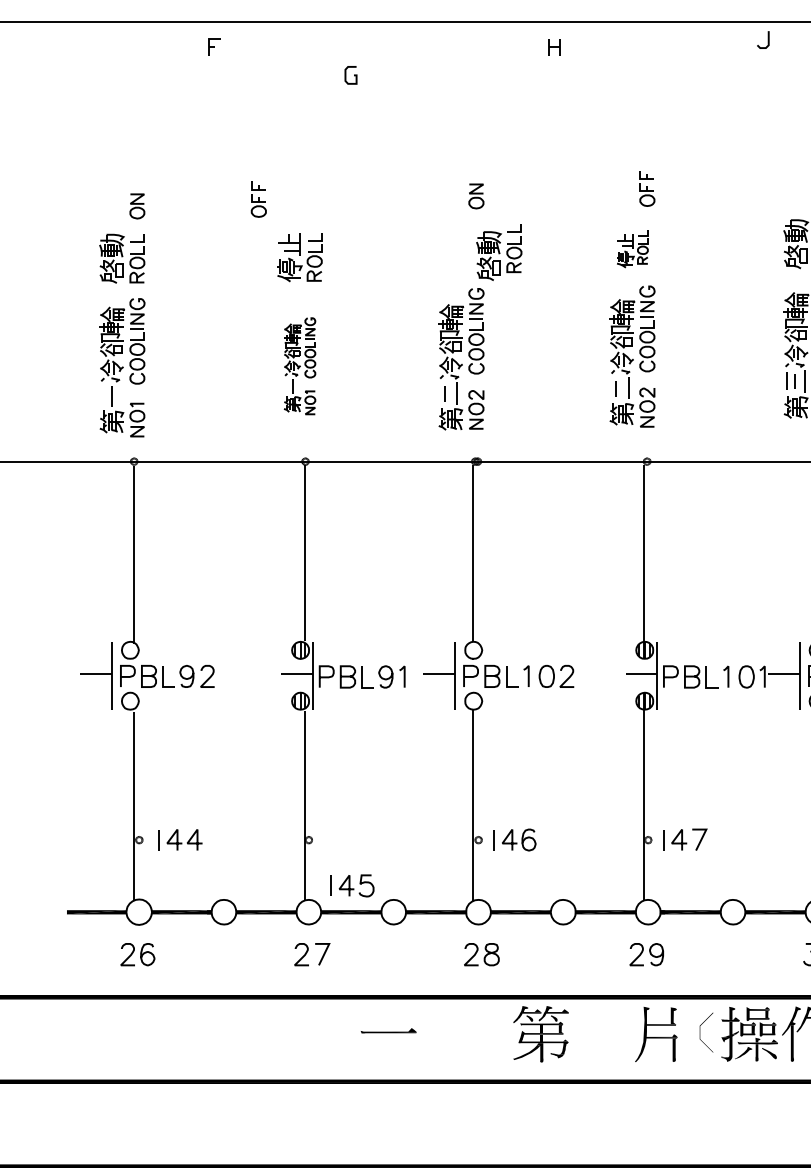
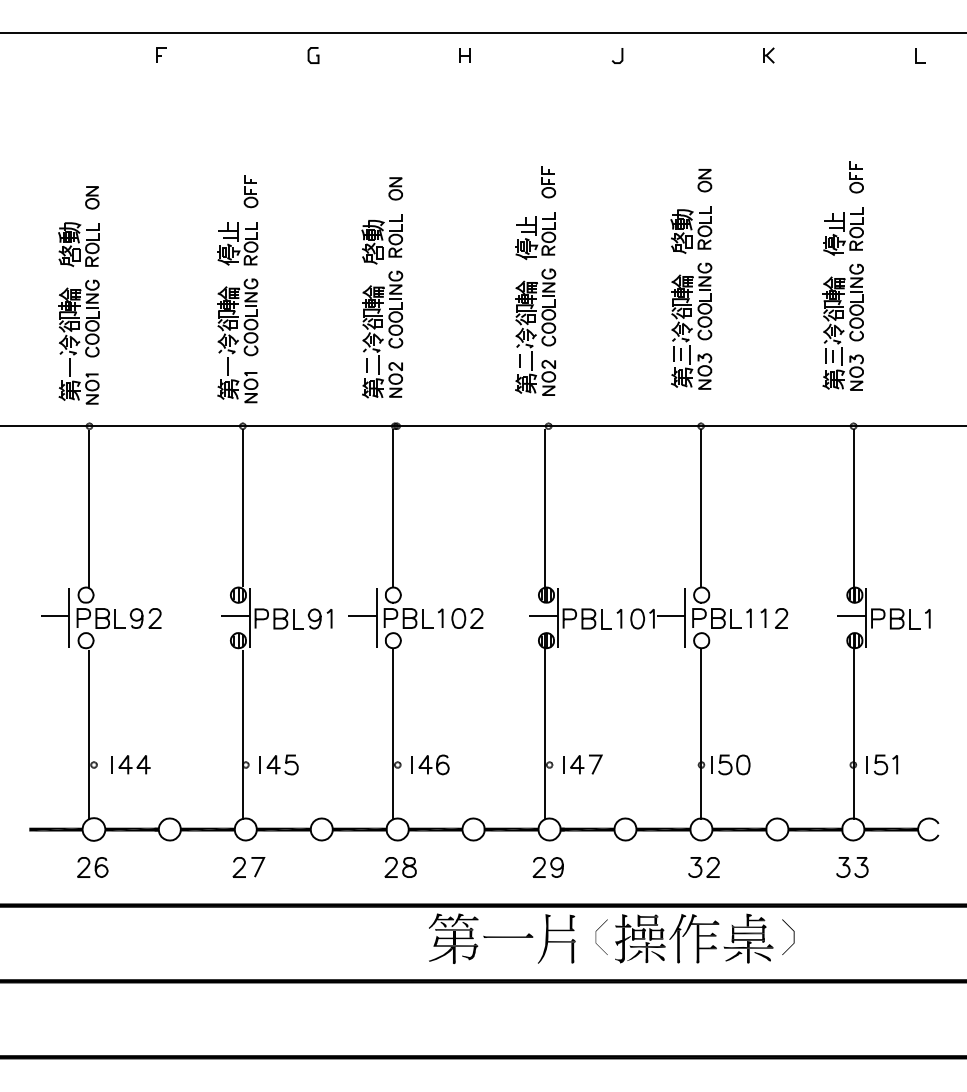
line: (767, 39) -> (621, 55), moved
curve: (354, 75) -> (316, 55), moved
part: (258, 199) -> (250, 191), moved
part: (632, 249) -> (535, 236), size x1.43
part: (498, 252) -> (381, 239), moved
part: (299, 365) -> (237, 340), size x1.43
part: (352, 885) -> (278, 764), moved
part: (388, 1030) -> (508, 935), moved

